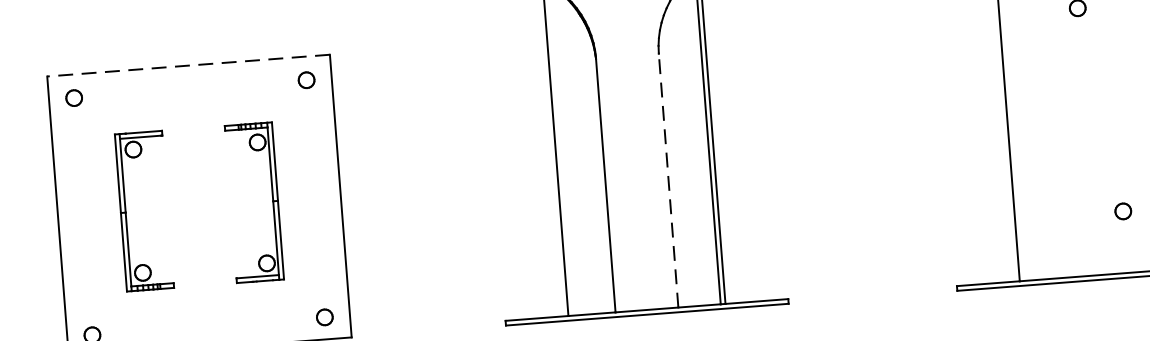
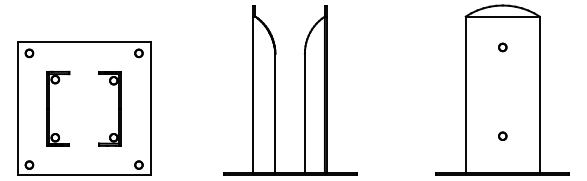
line: (189, 66) -> (84, 42), dashed -> solid
line: (667, 180) -> (304, 113), dashed -> solid
part: (1122, 209) -> (502, 135), moved

